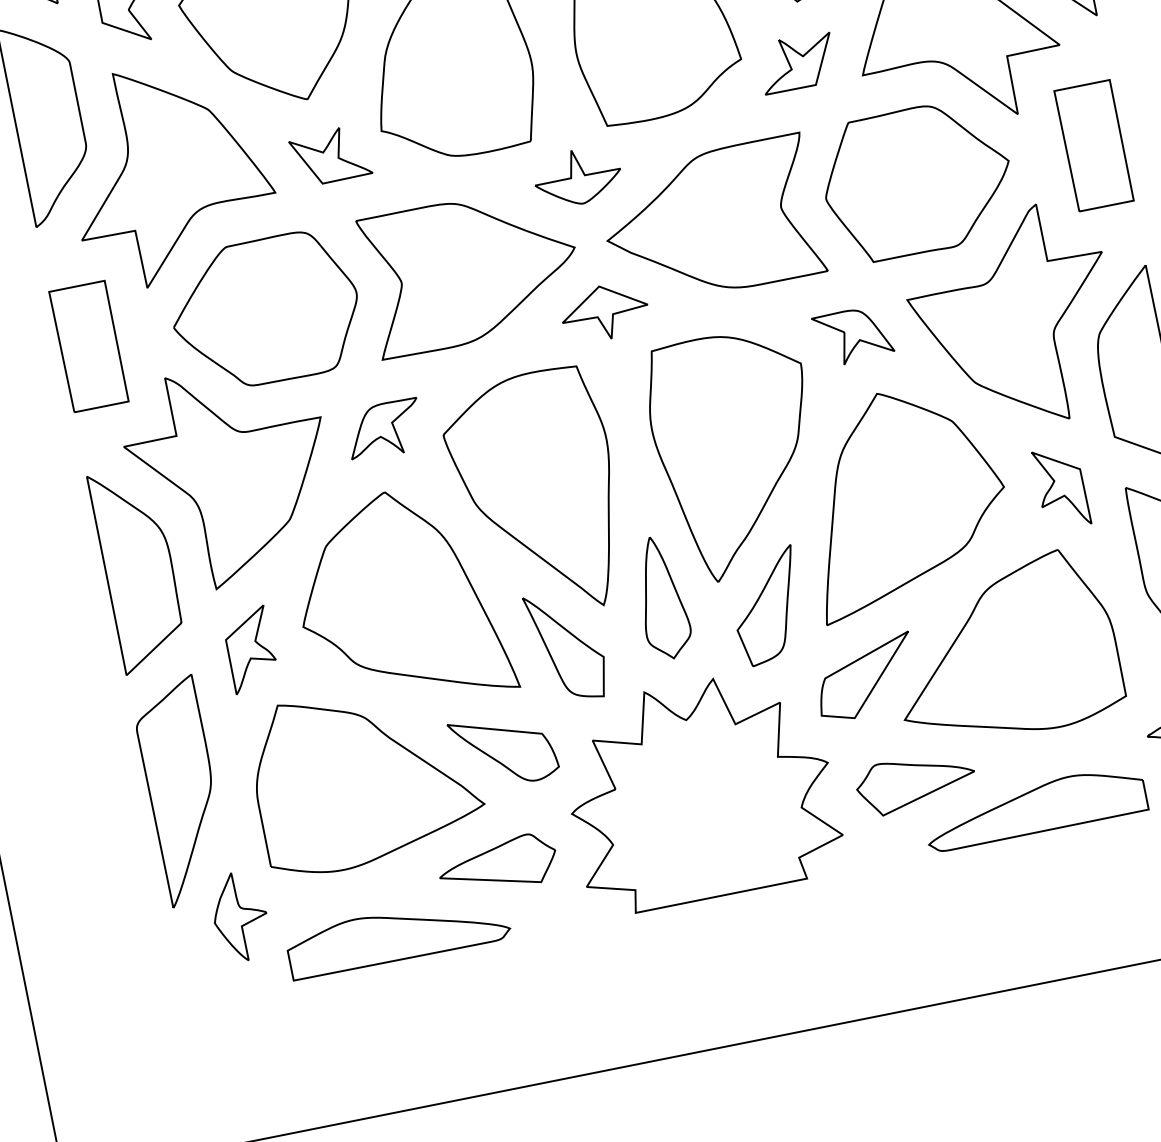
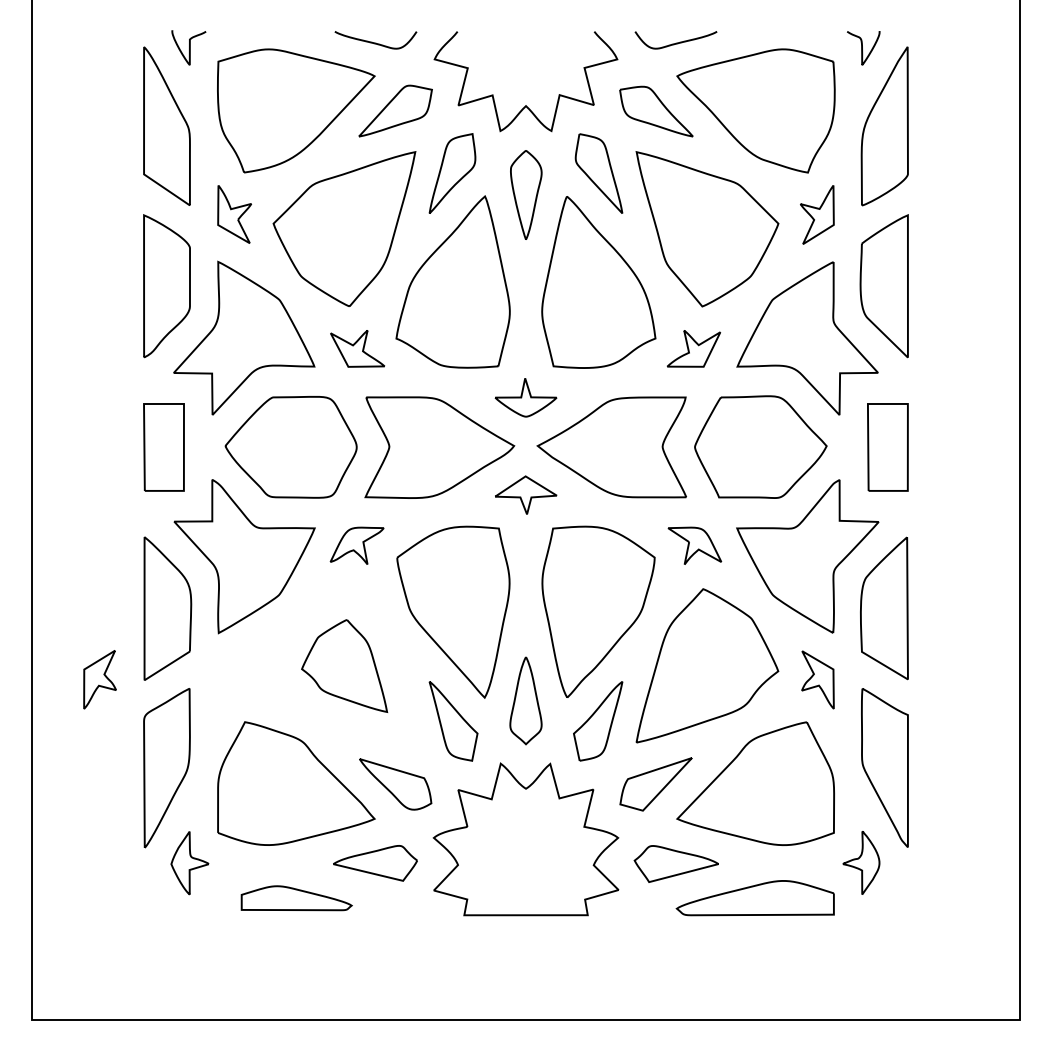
part: (400, 599) -> (344, 665), size x0.6
part: (249, 649) -> (99, 679), moved
part: (398, 936) -> (296, 898), size x0.7

